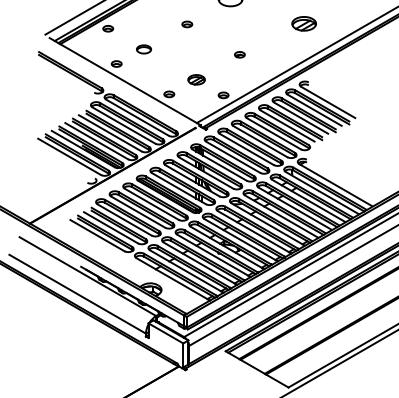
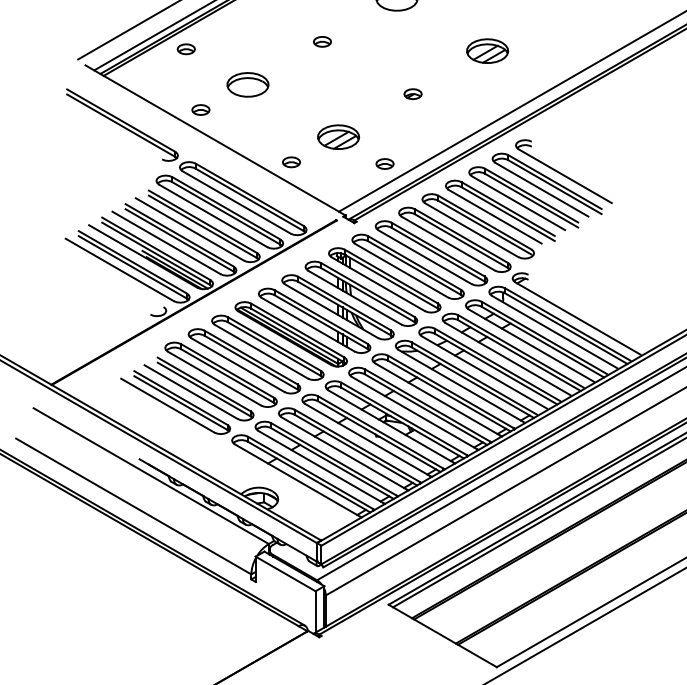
part: (303, 23) -> (486, 50), moved
part: (143, 49) -> (247, 85), size x1.67
part: (196, 79) -> (338, 136), size x1.43

